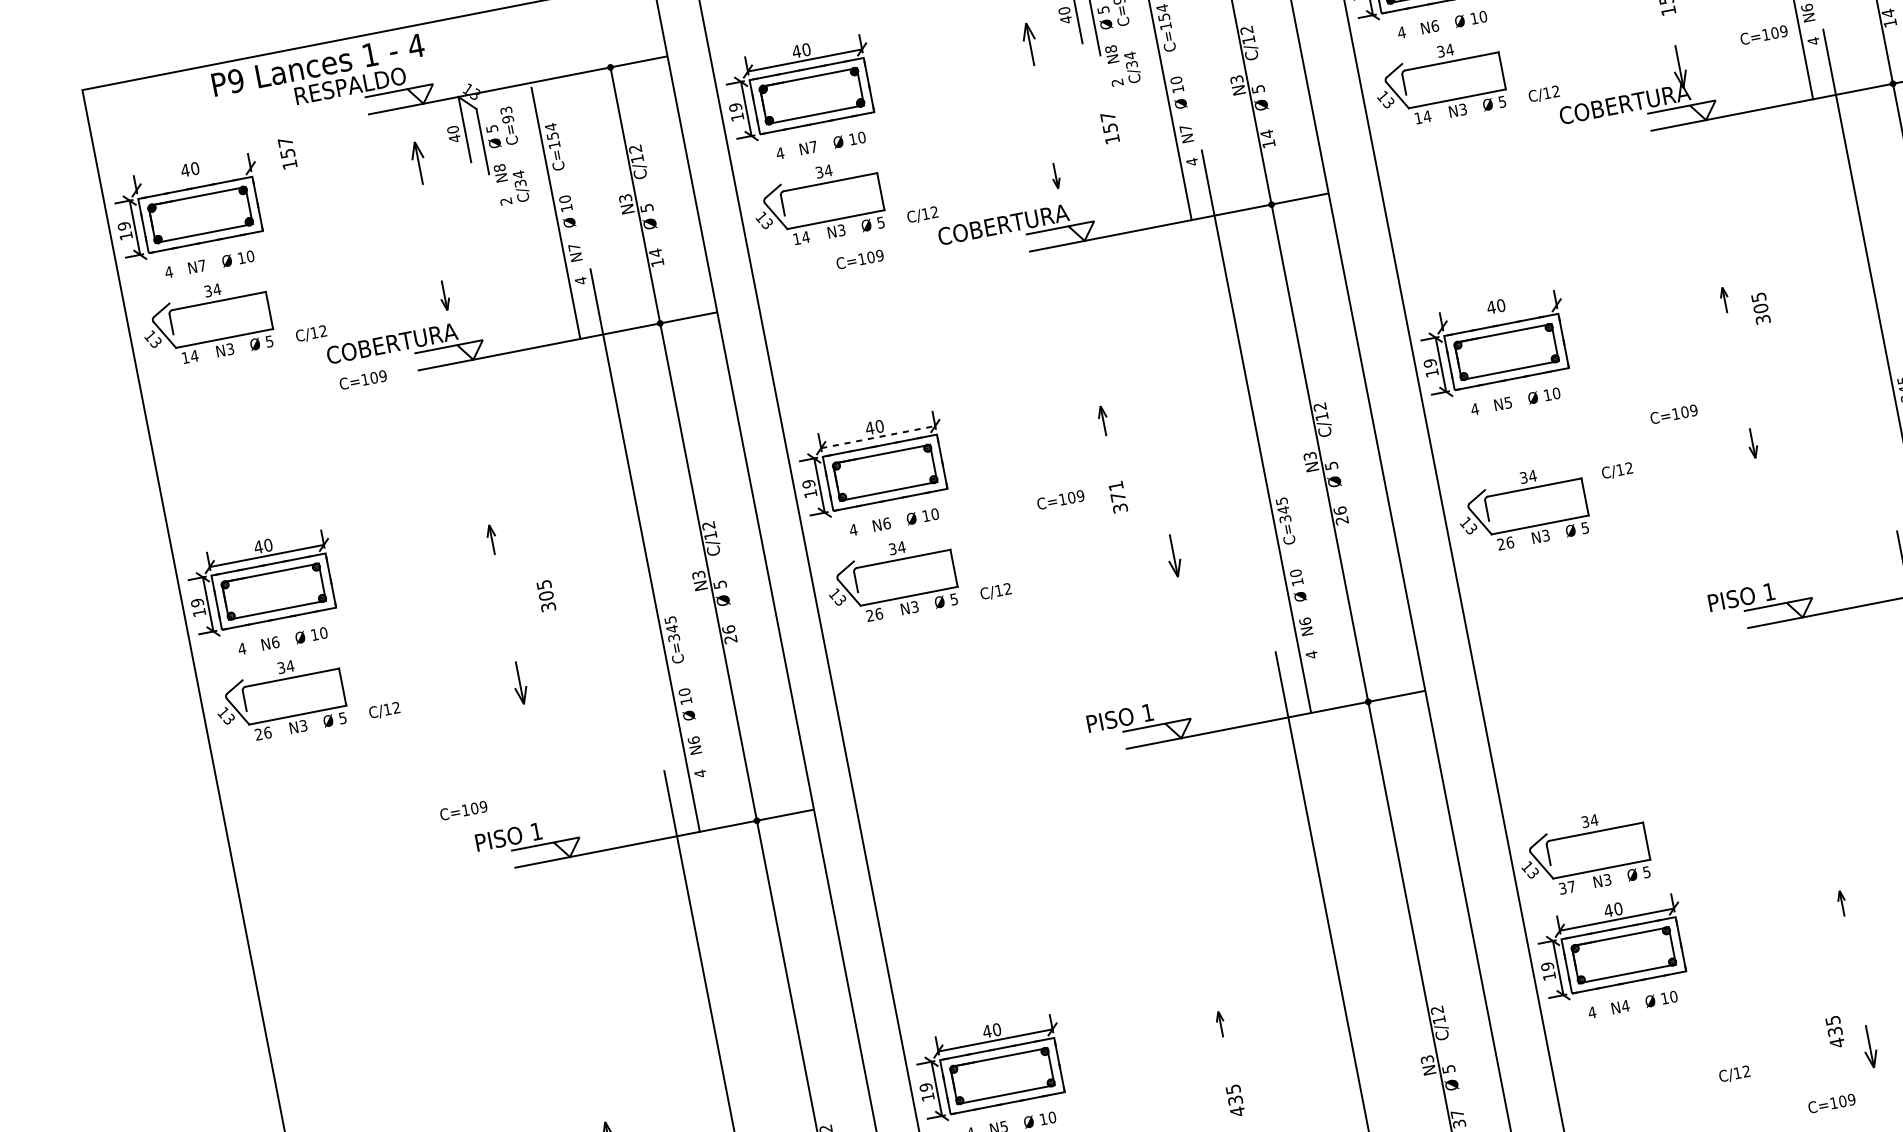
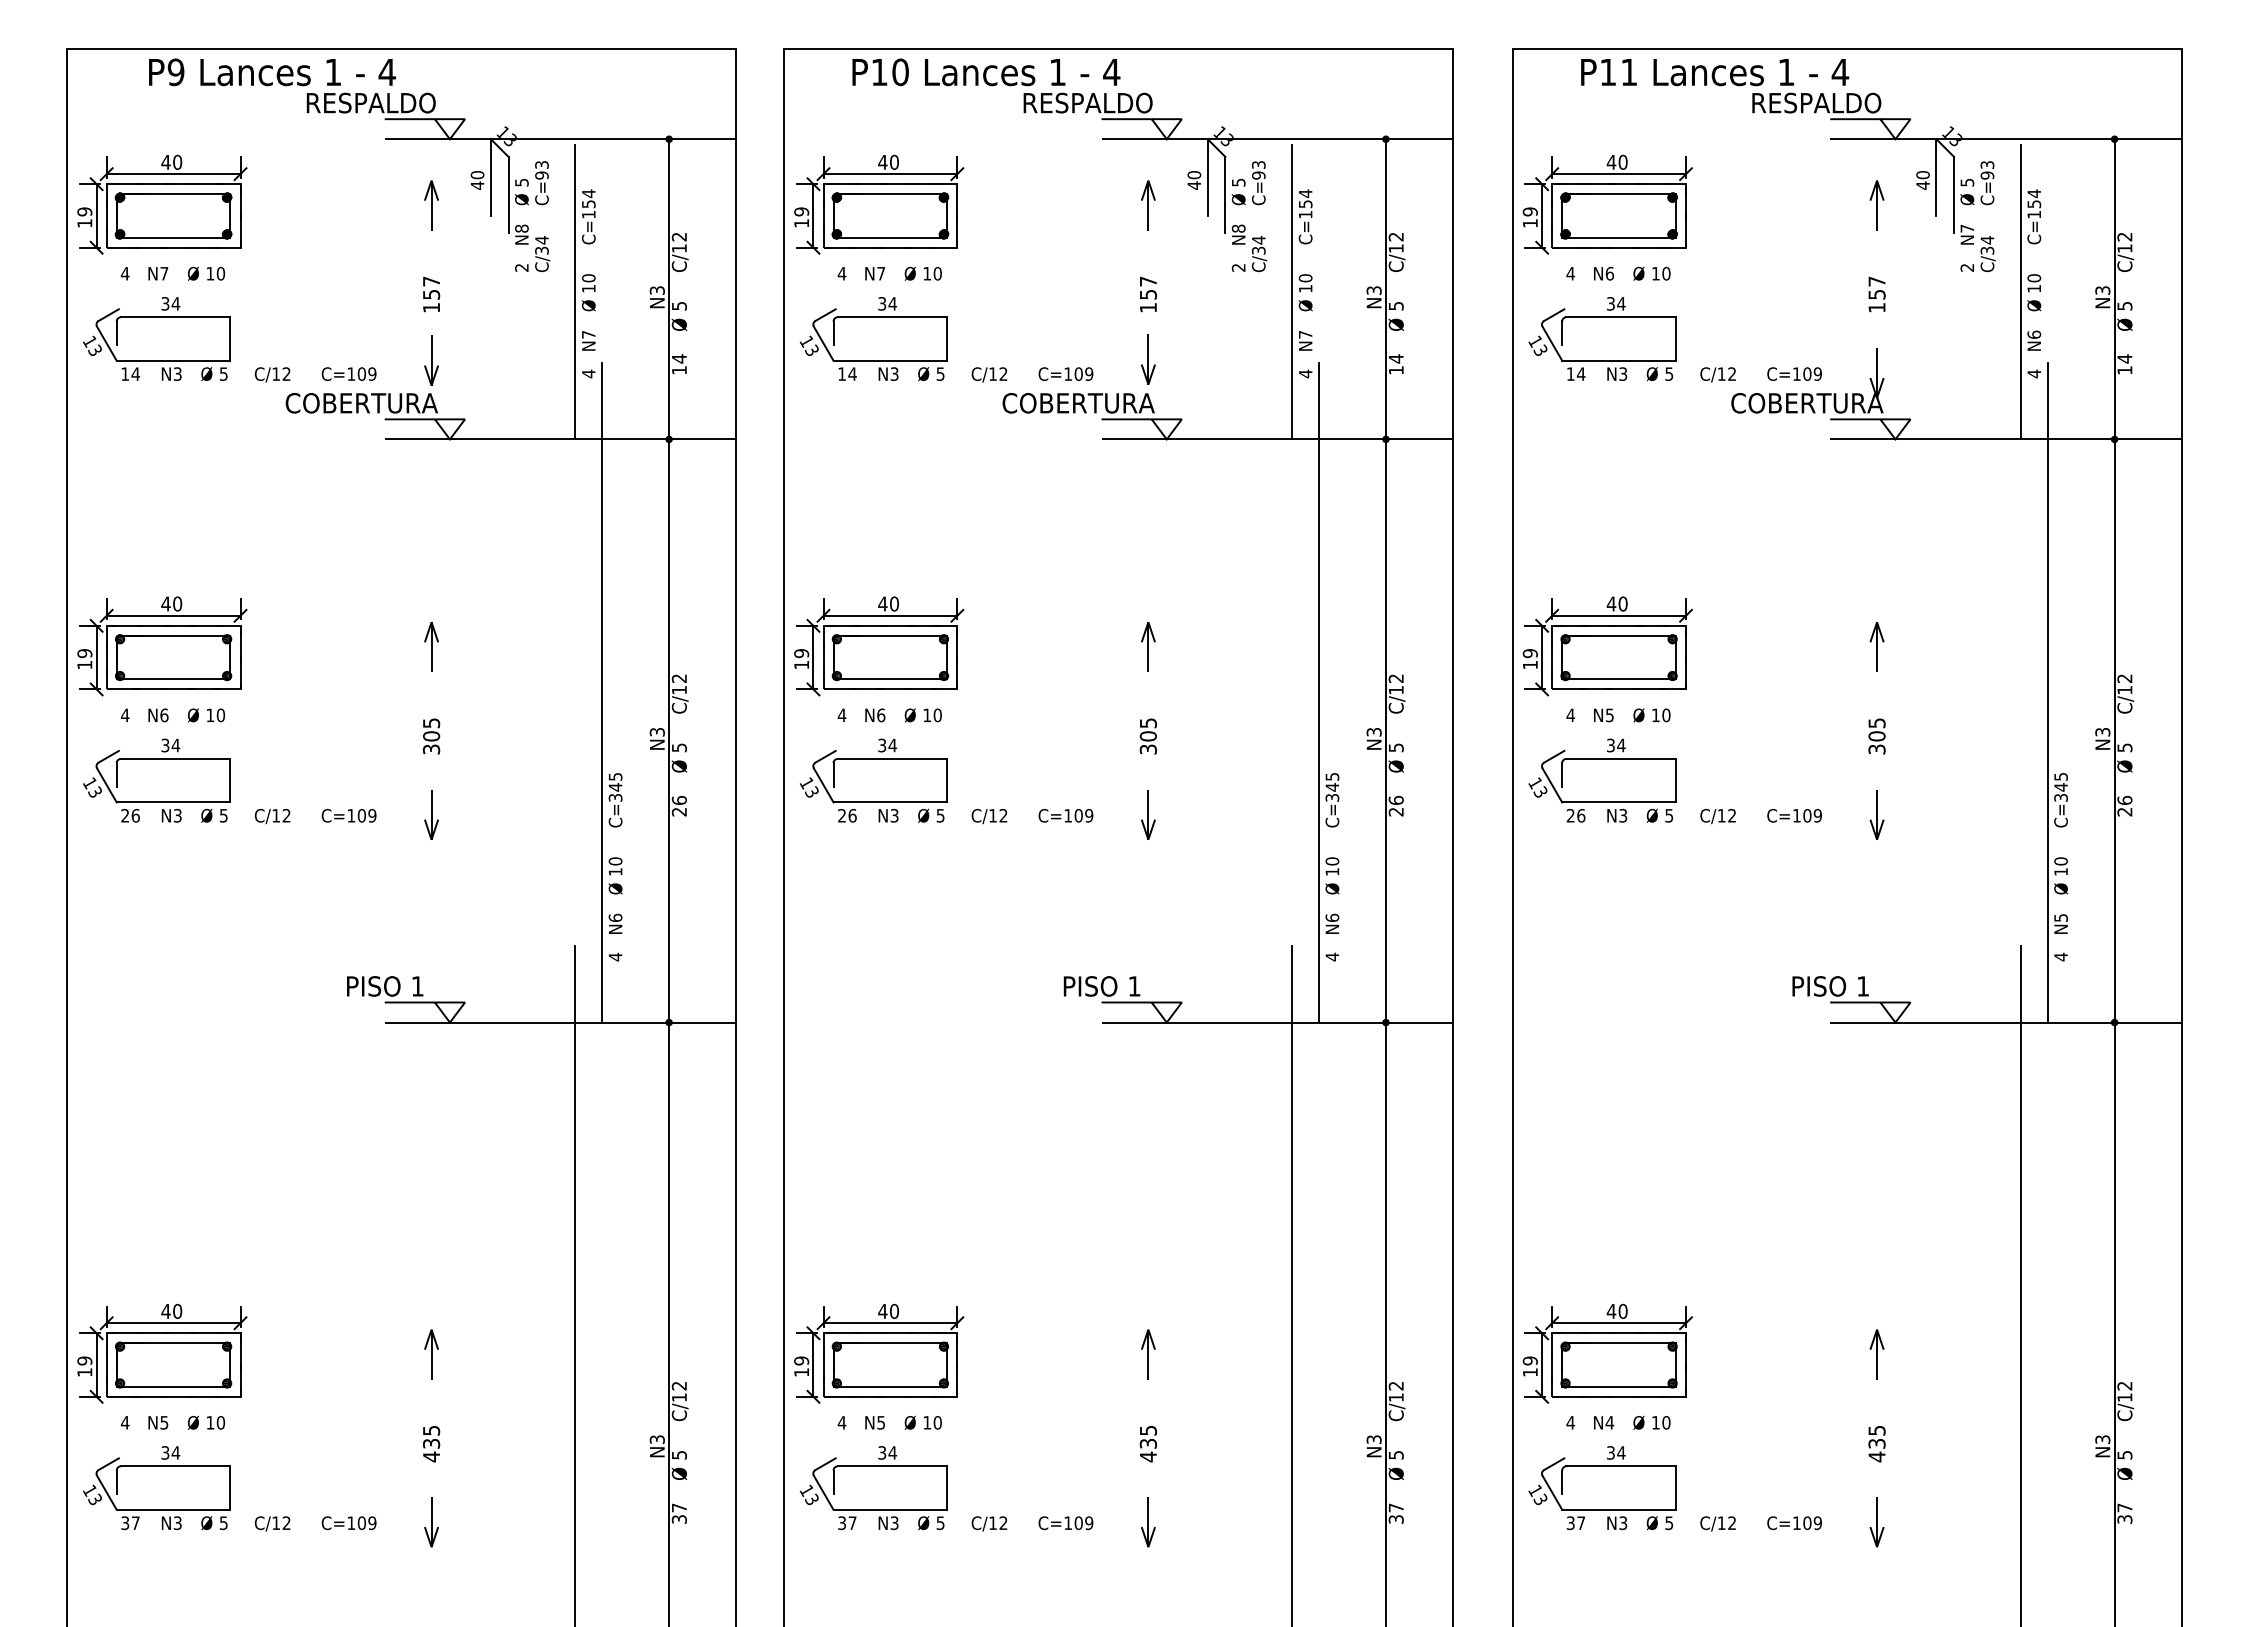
text: (1763, 34) -> (1794, 373), moved
text: (318, 65) -> (272, 72), moved
text: (1110, 128) -> (1148, 294), moved
text: (287, 153) -> (431, 294), moved
part: (1055, 175) -> (1148, 359), size x1.67
line: (193, 179) -> (173, 174), added
text: (859, 259) -> (1065, 373), moved
part: (444, 295) -> (431, 360), size x1.43
part: (1724, 299) -> (1876, 646), size x1.67
text: (1760, 308) -> (1876, 736), moved
line: (1499, 316) -> (1619, 615), added
text: (362, 379) -> (348, 373), moved
text: (1673, 414) -> (1794, 815), moved
part: (1103, 420) -> (1148, 646), size x1.43
line: (878, 436) -> (890, 615), dashed -> solid
part: (1752, 443) -> (1876, 814), size x1.43
text: (1116, 491) -> (1147, 729), 371 -> 305
part: (1518, 491) -> (1602, 759), moved
text: (1060, 499) -> (1065, 815), moved
part: (491, 539) -> (431, 646), size x1.43
part: (1173, 555) -> (1148, 814), moved
text: (546, 596) -> (431, 736), moved
text: (463, 810) -> (348, 815), moved
part: (1587, 871) -> (1602, 1509), moved
part: (1841, 903) -> (1876, 1354), size x1.67
part: (1220, 1024) -> (1148, 1354), size x1.67
text: (1834, 1032) -> (1876, 1444), moved
text: (1831, 1103) -> (1794, 1523), moved

